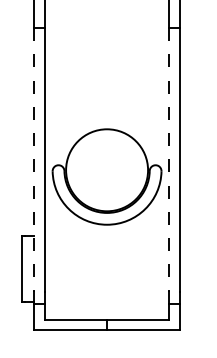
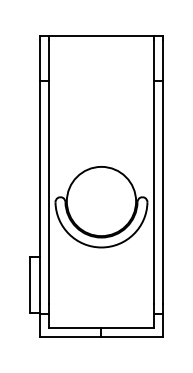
line: (33, 160) -> (39, 193), dashed -> solid
line: (169, 160) -> (154, 193), dashed -> solid

